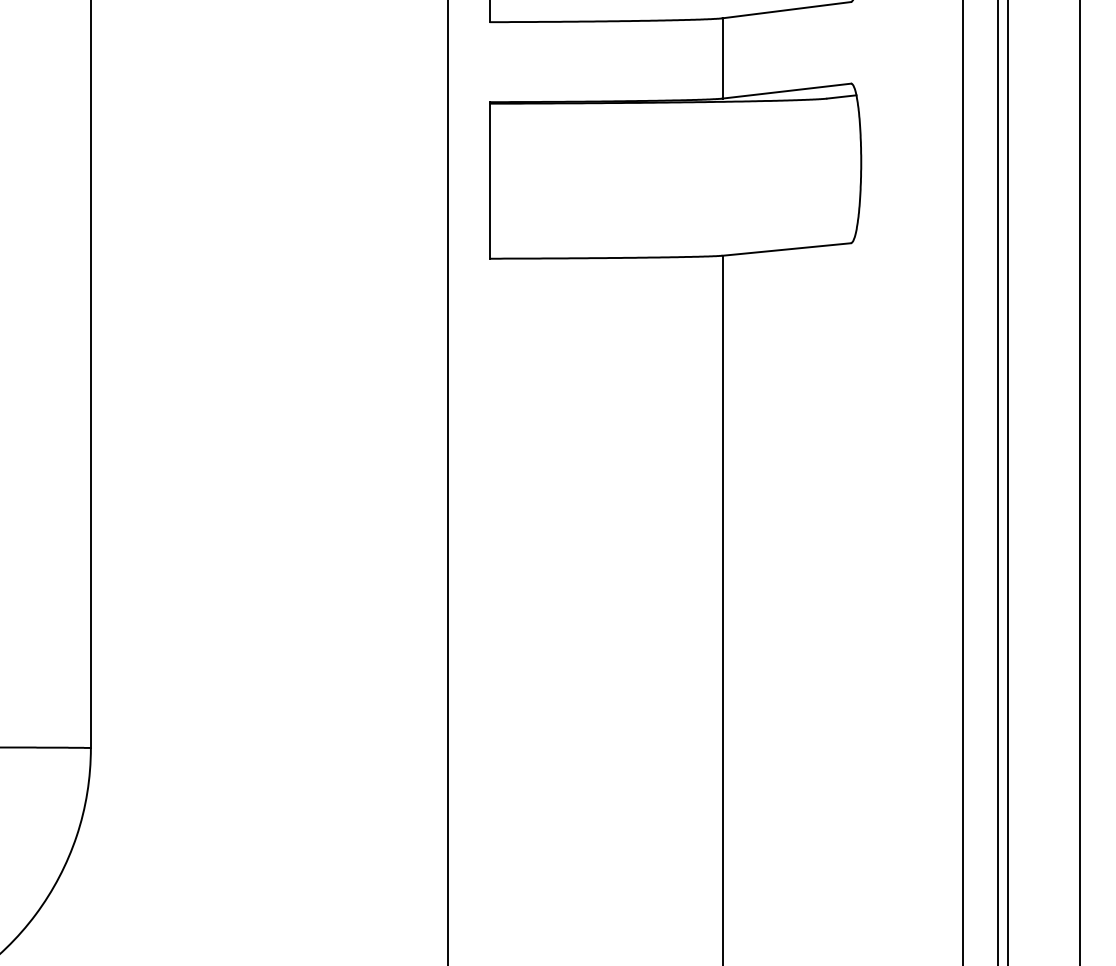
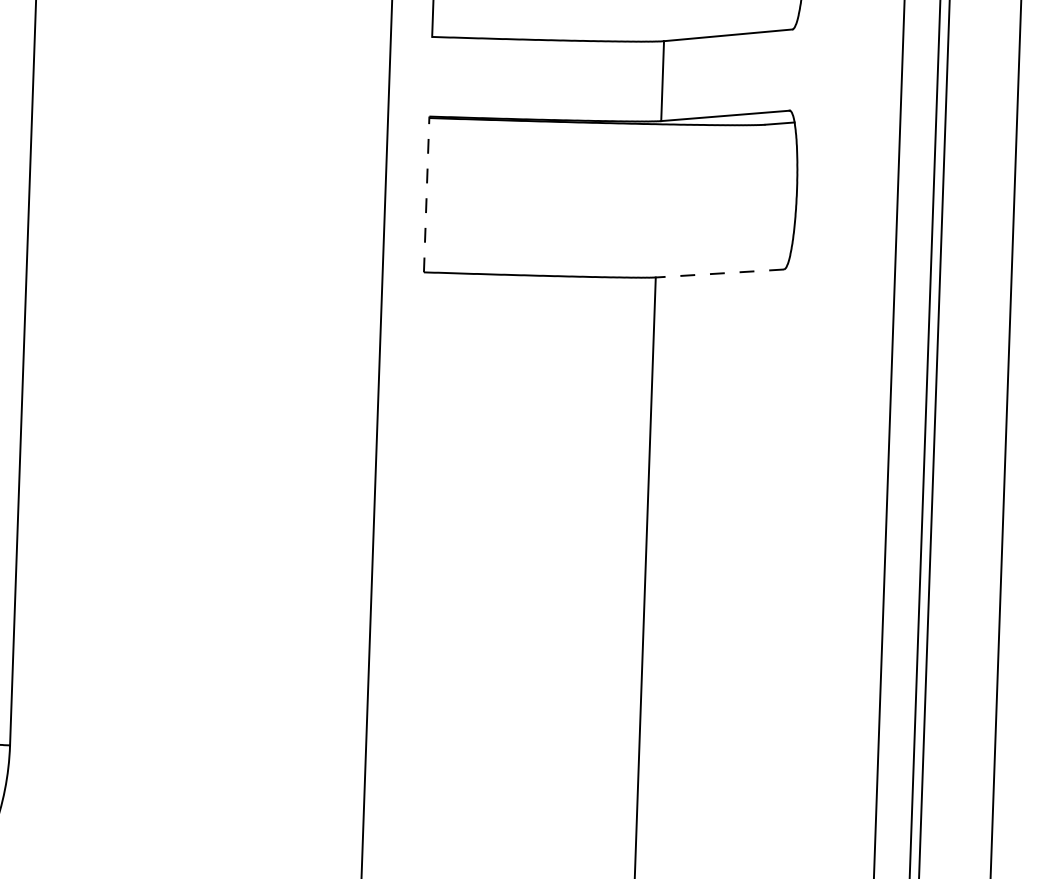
line: (489, 179) -> (426, 193), solid -> dashed
line: (786, 249) -> (719, 273), solid -> dashed

